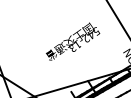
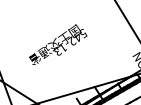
text: (73, 41) -> (58, 44), moved

